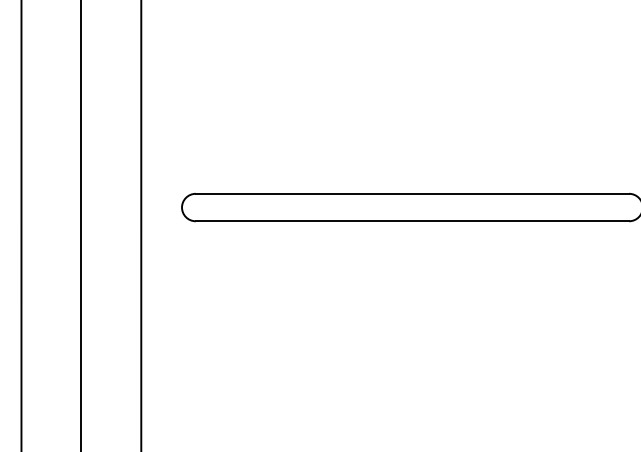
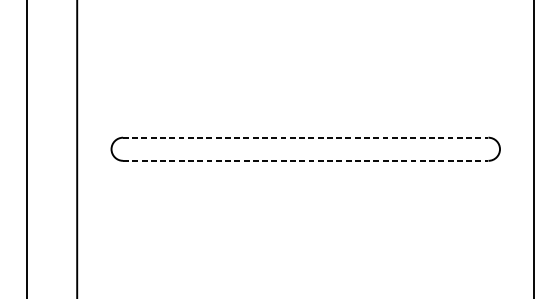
line: (412, 193) -> (305, 137), solid -> dashed
line: (412, 221) -> (305, 161), solid -> dashed

